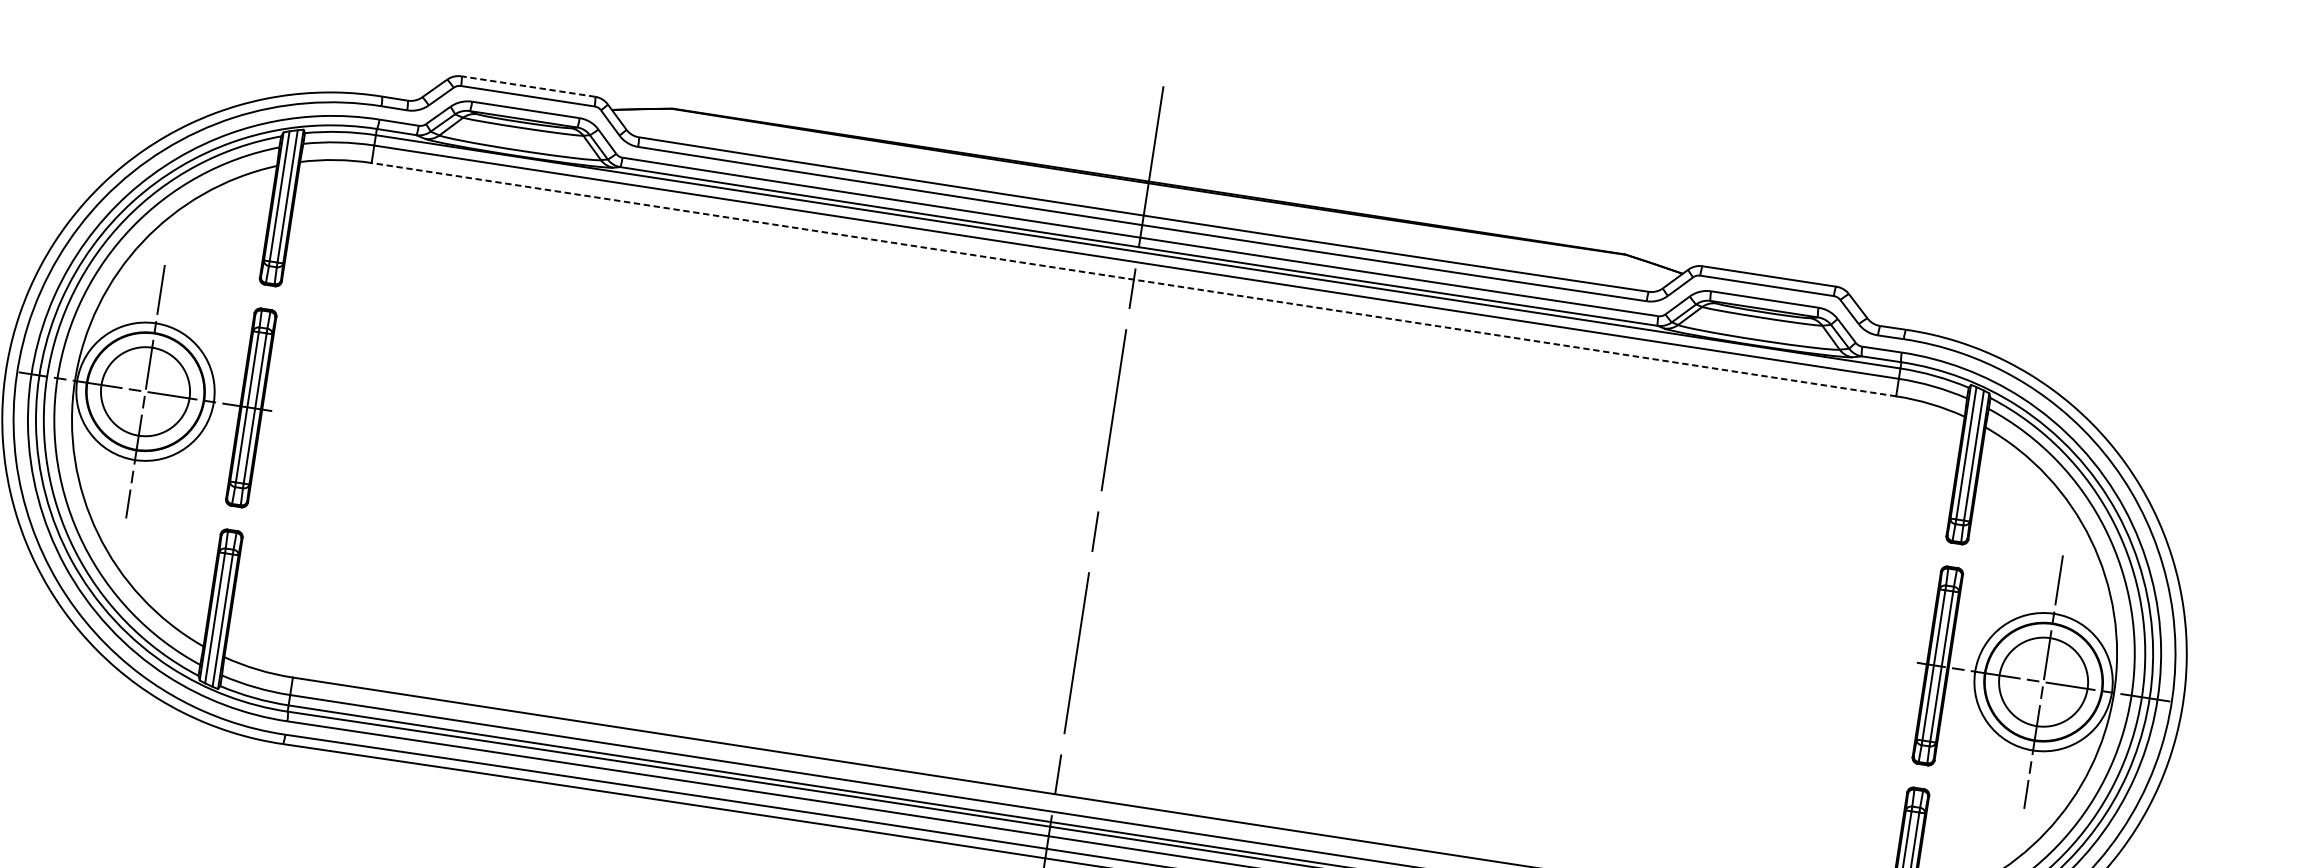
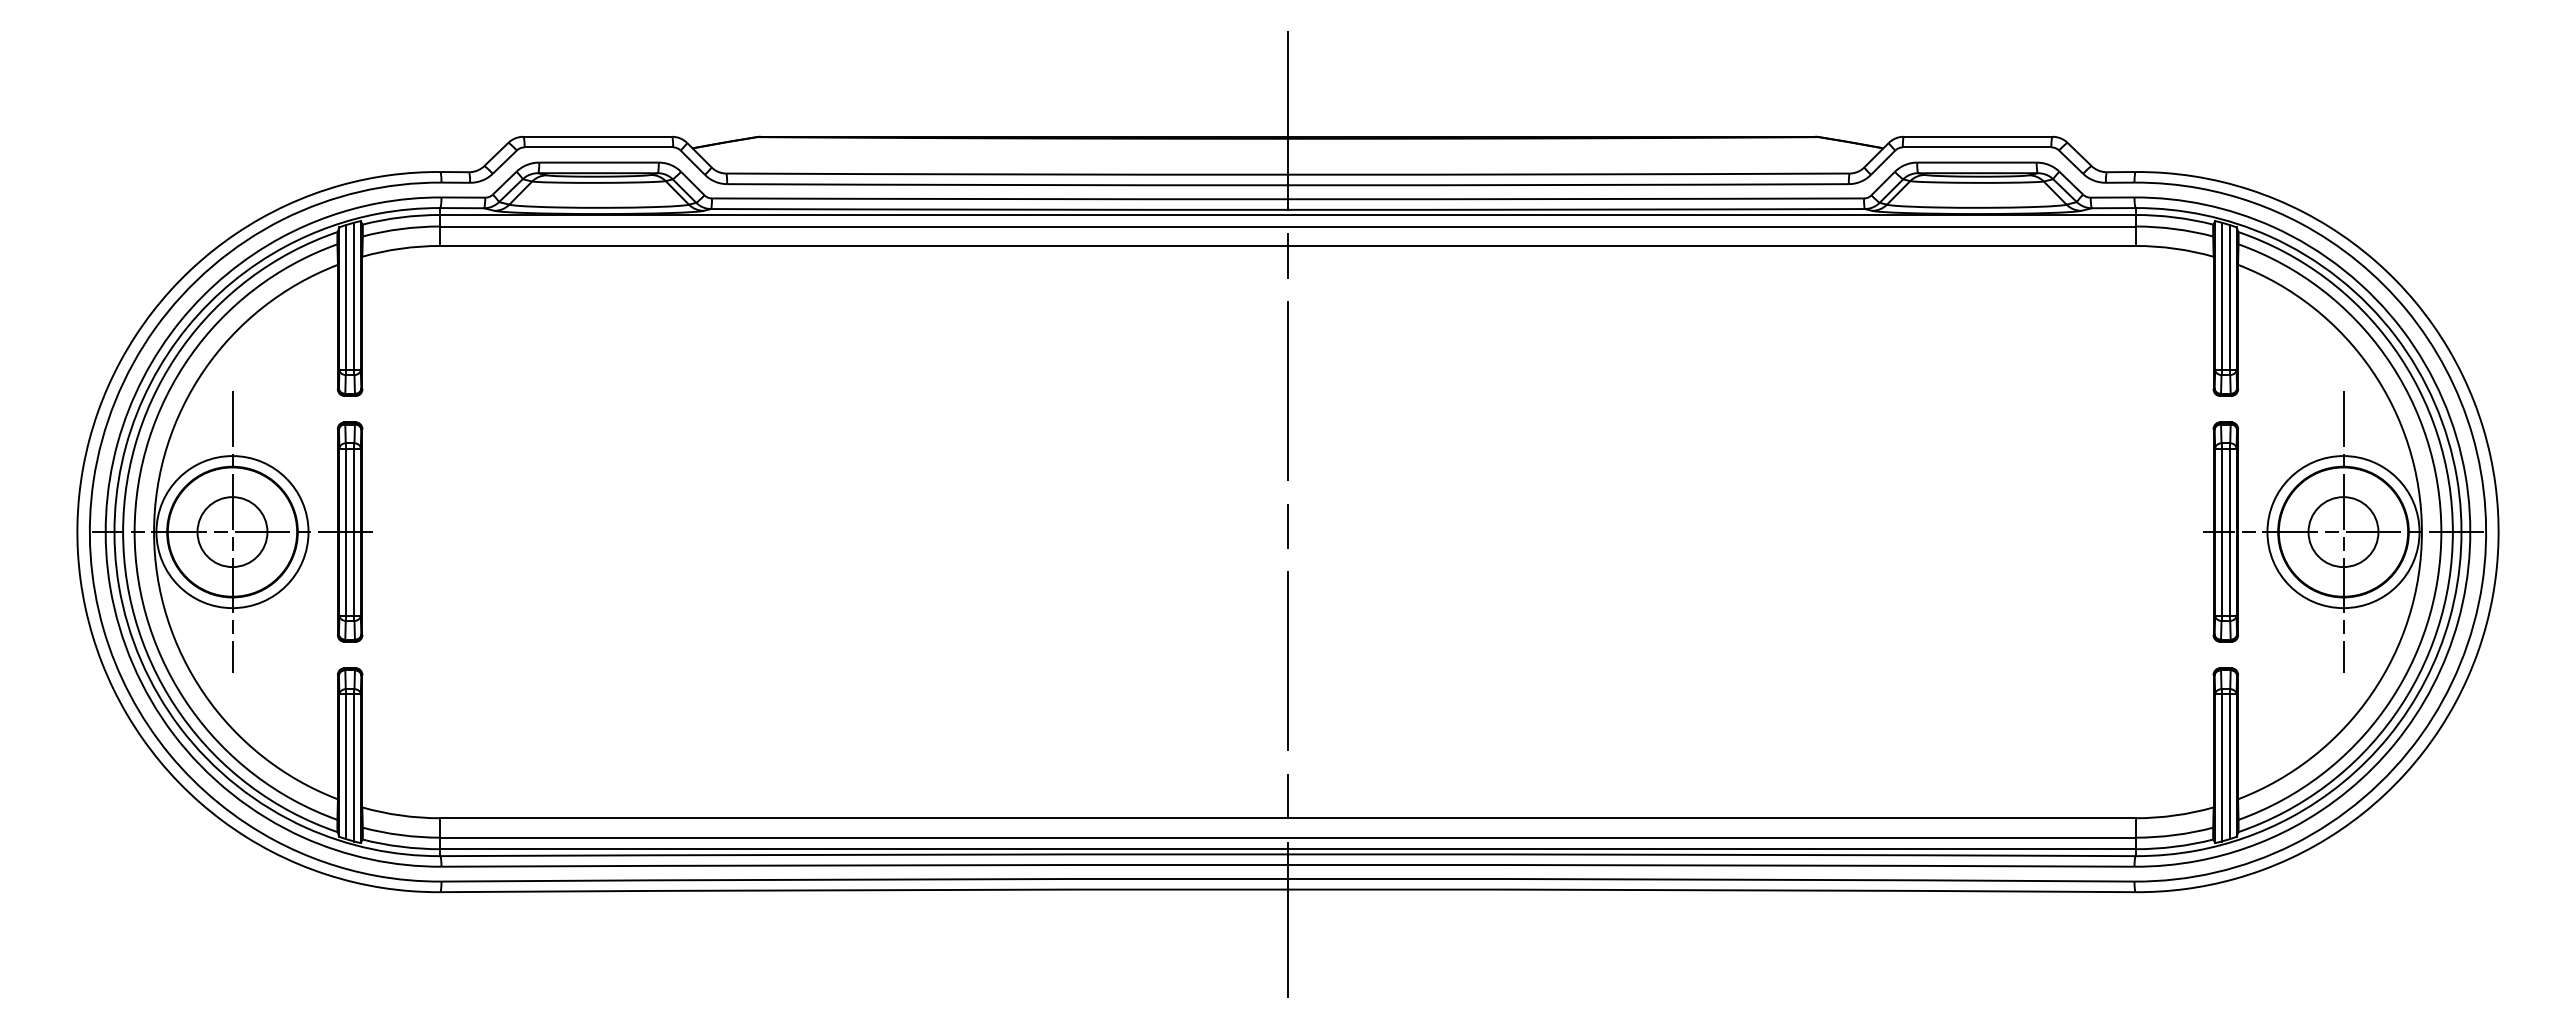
line: (528, 86) -> (597, 136), dashed -> solid
line: (1133, 279) -> (1287, 245), dashed -> solid
circle: (145, 392) -> (232, 532), size x0.71
circle: (2043, 682) -> (2343, 532), size x0.71

